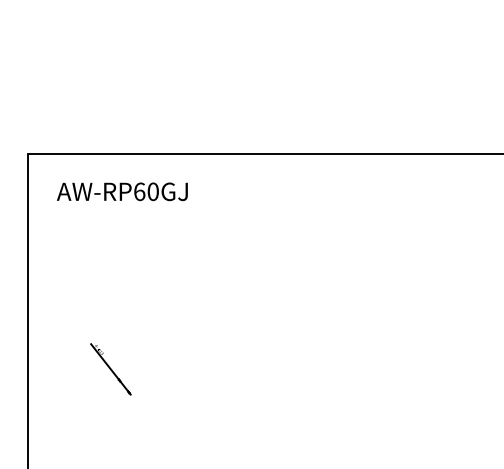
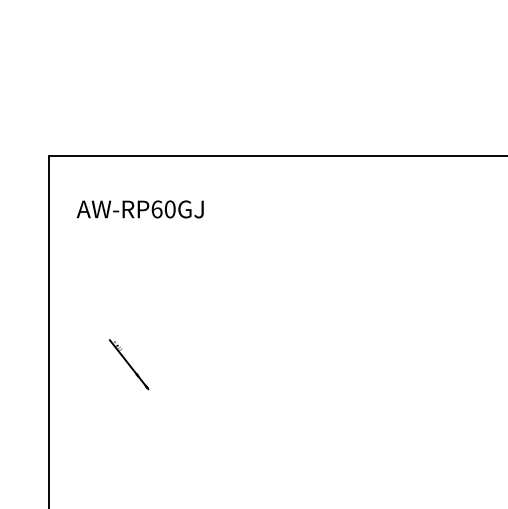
text: (121, 191) -> (139, 209), moved

